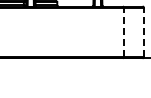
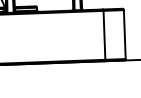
line: (123, 31) -> (104, 34), dashed -> solid
line: (144, 31) -> (125, 33), dashed -> solid

